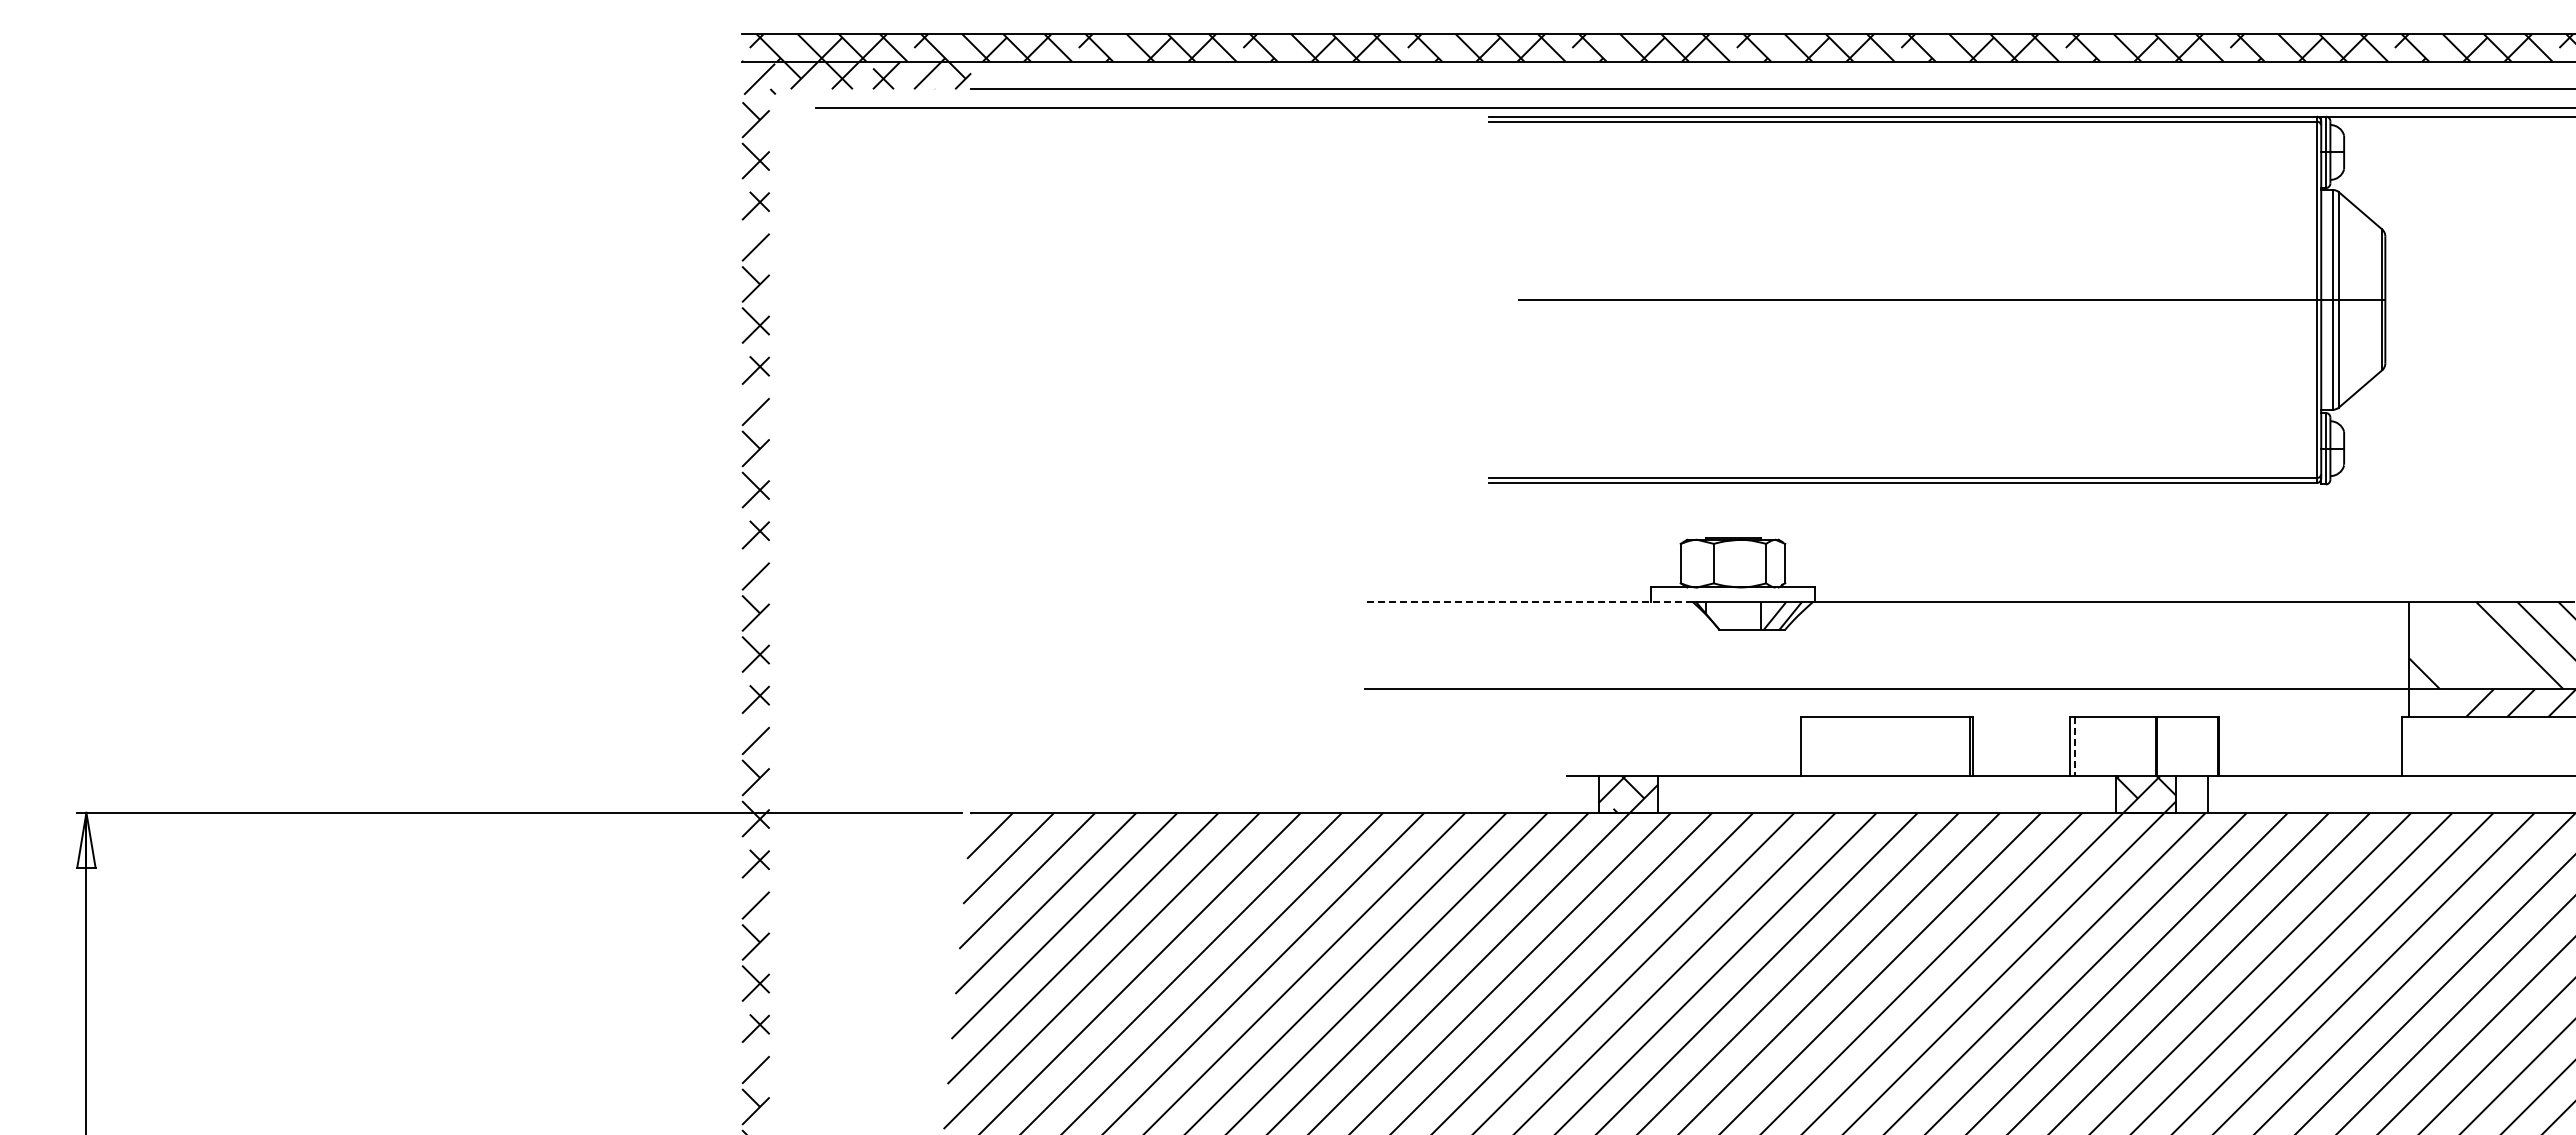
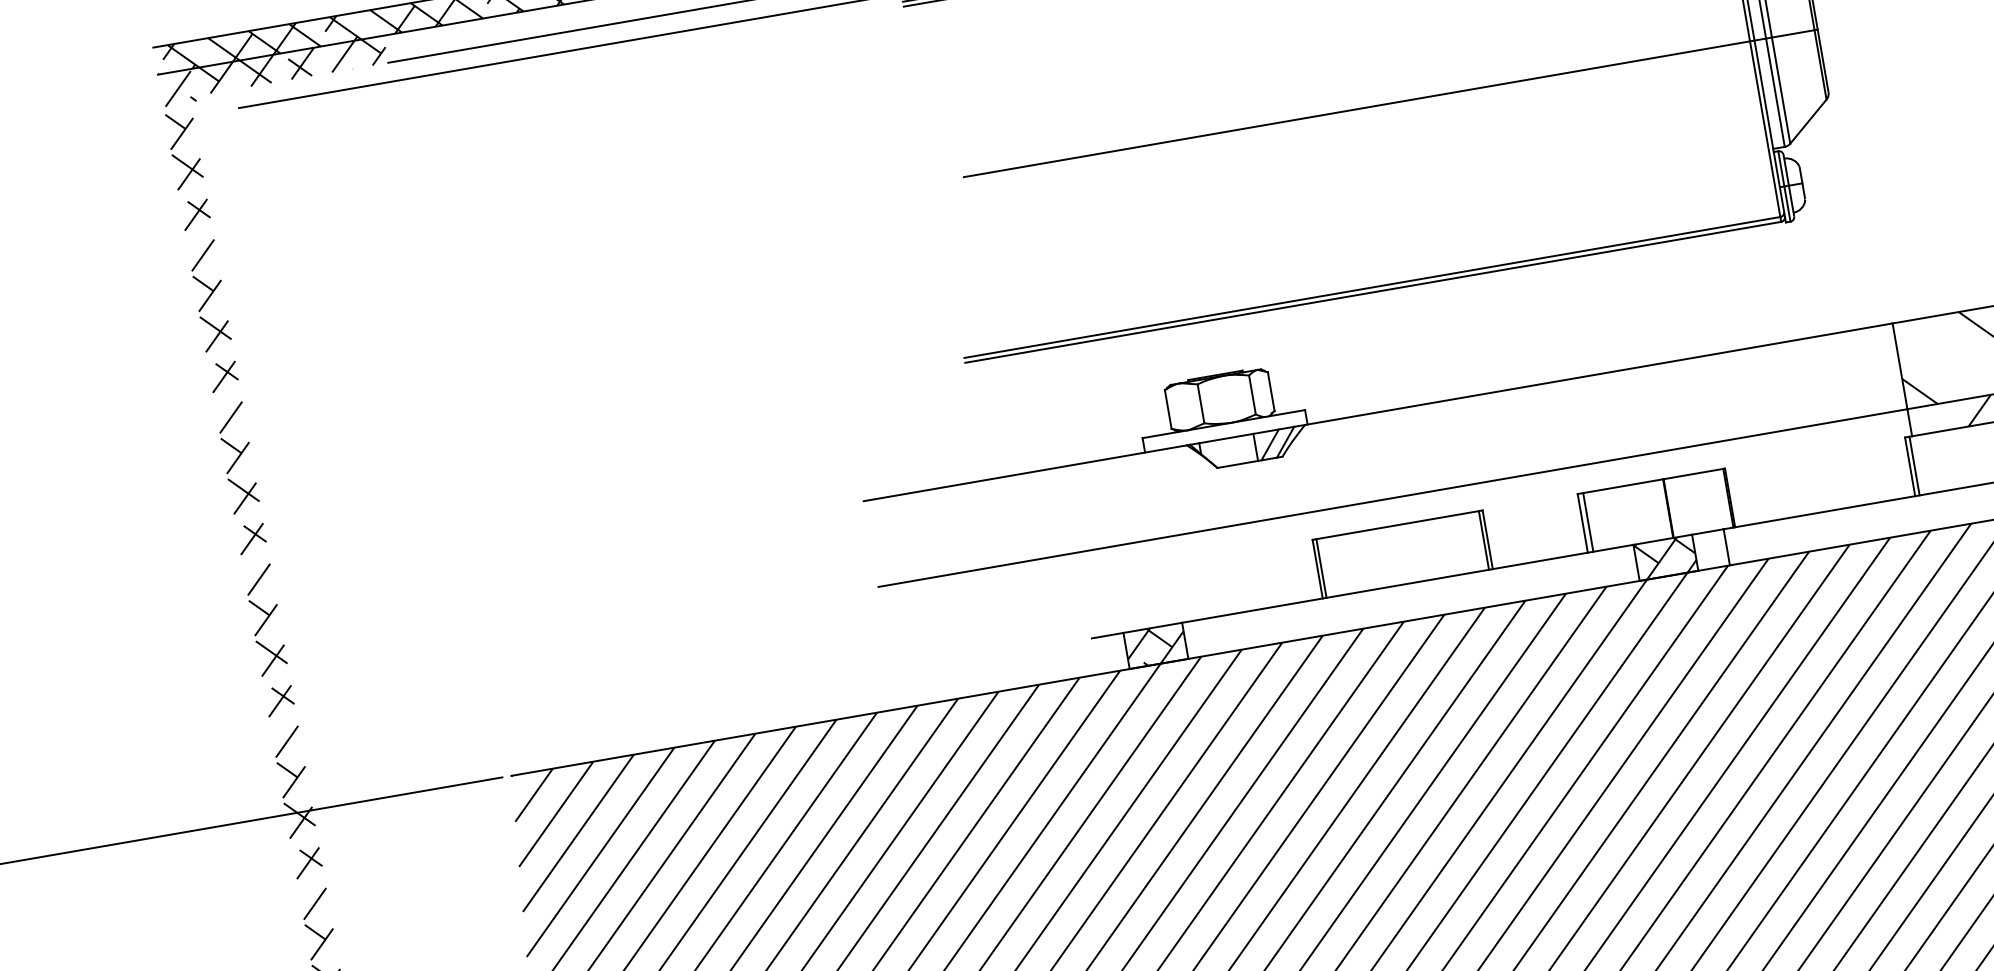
line: (1528, 602) -> (1024, 473), dashed -> solid
line: (1804, 746) -> (1321, 568), added
line: (2075, 746) -> (1588, 522), dashed -> solid
line: (2406, 746) -> (1914, 466), added

